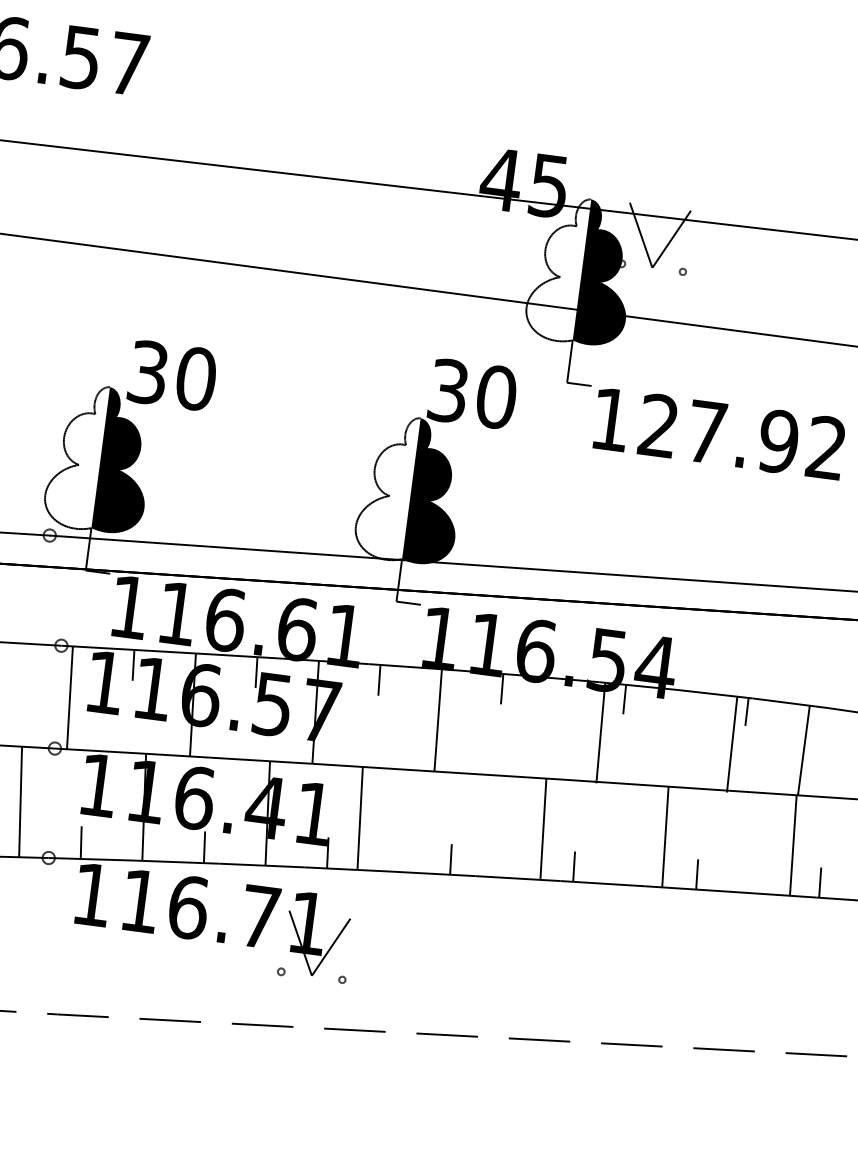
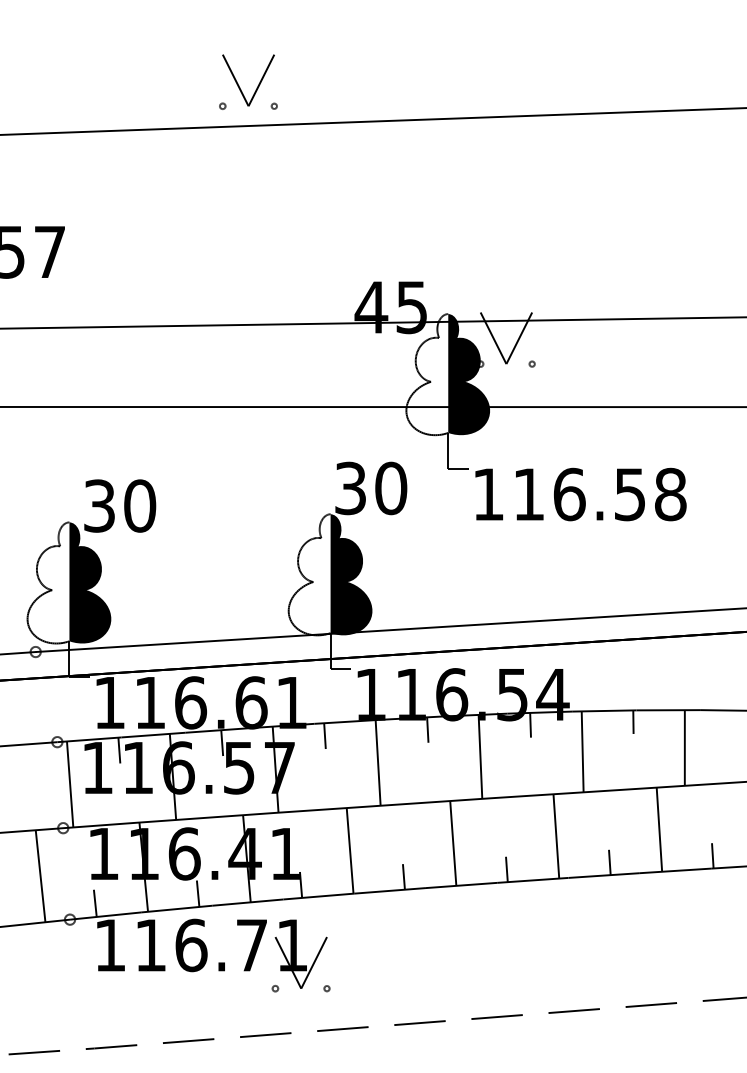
text: (742, 436) -> (599, 494), 127.92 -> 116.58
line: (600, 732) -> (480, 756), moved
line: (732, 744) -> (582, 751), moved
line: (359, 817) -> (349, 850), moved
line: (543, 828) -> (453, 843), moved
line: (665, 836) -> (556, 836), moved
line: (793, 844) -> (659, 829), moved

